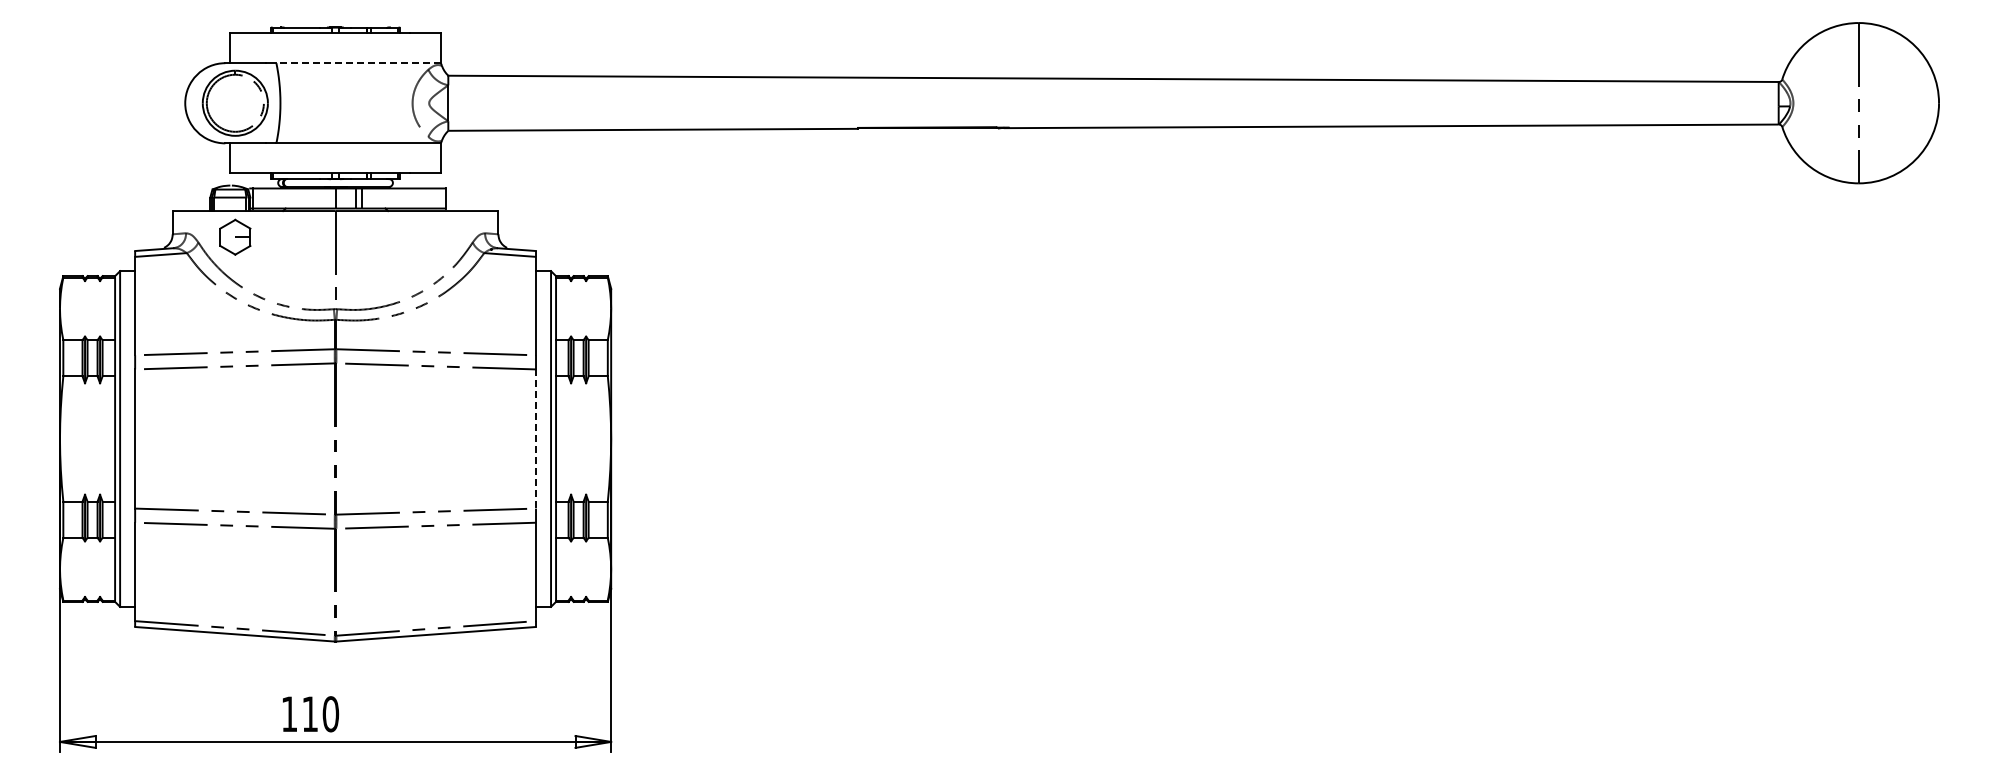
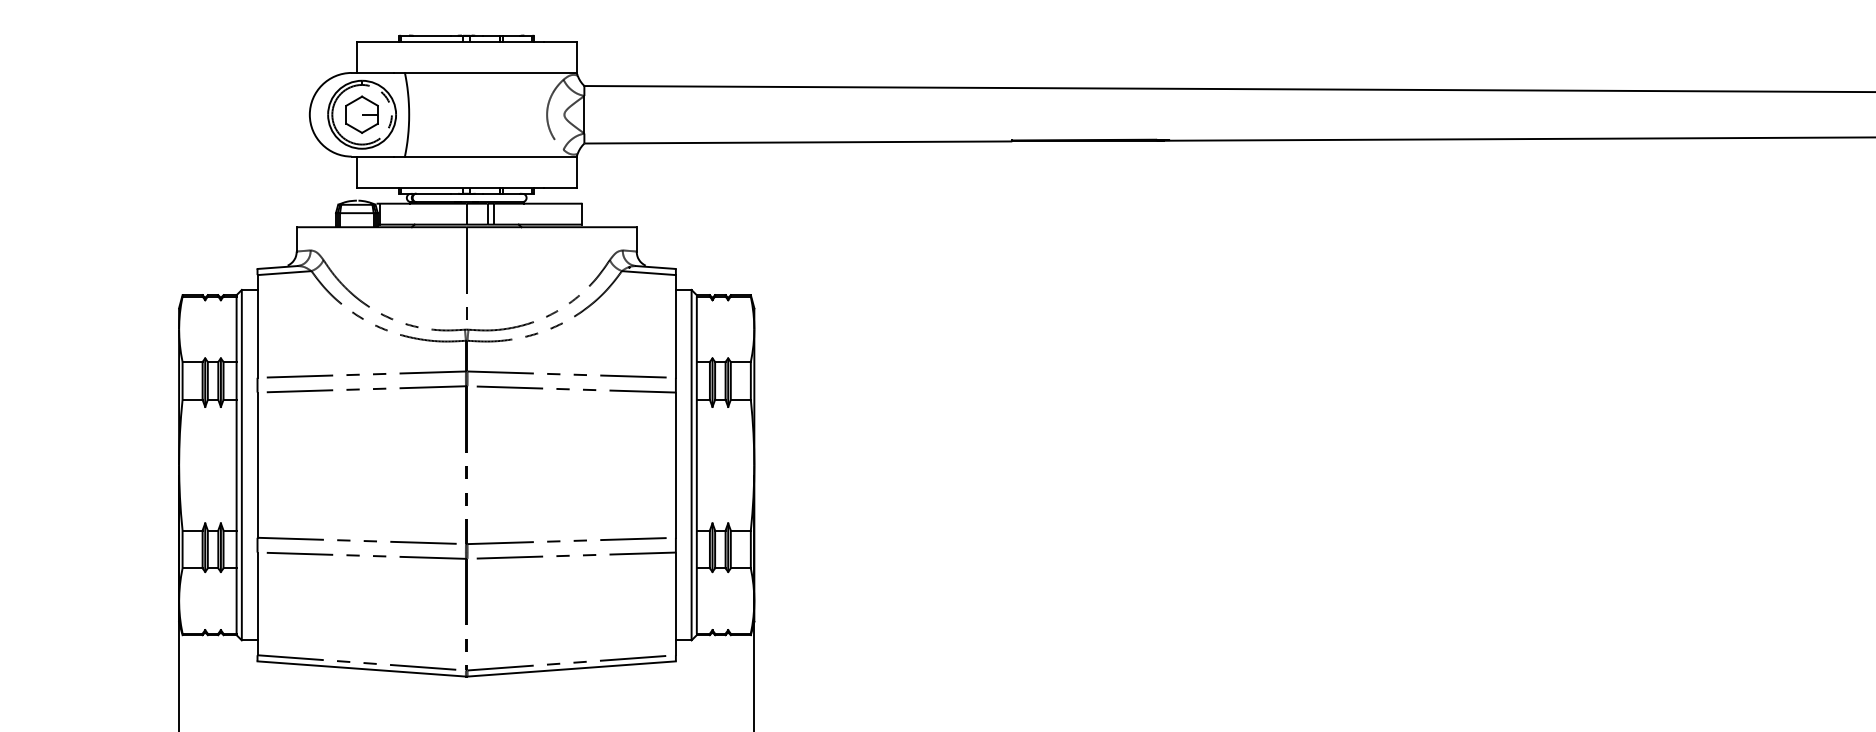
line: (358, 63) -> (490, 73), dashed -> solid
part: (235, 236) -> (362, 113), moved
line: (536, 439) -> (676, 465), dashed -> solid

